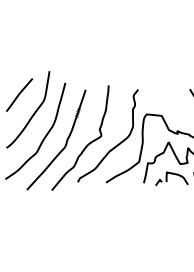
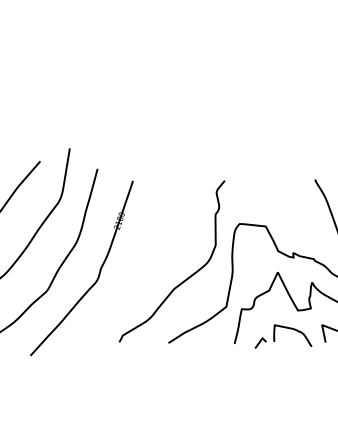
curve: (87, 144) -> (136, 276), removed

